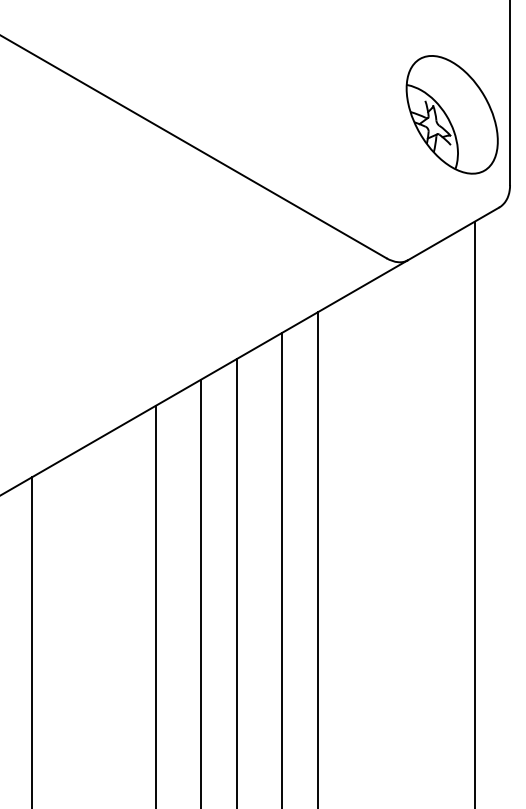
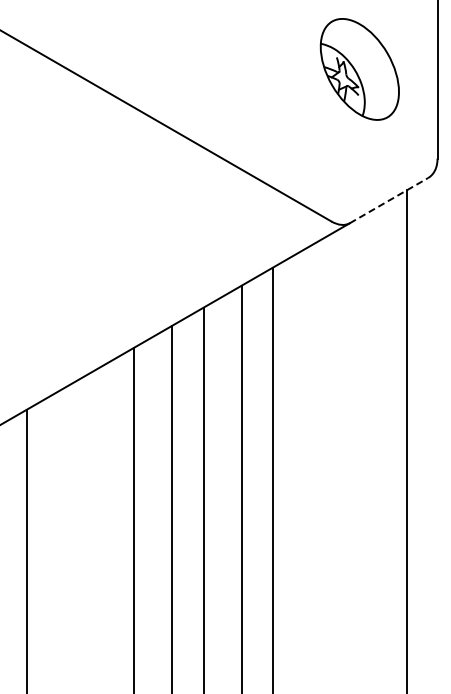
part: (451, 114) -> (359, 69), moved
line: (454, 233) -> (389, 200), solid -> dashed

